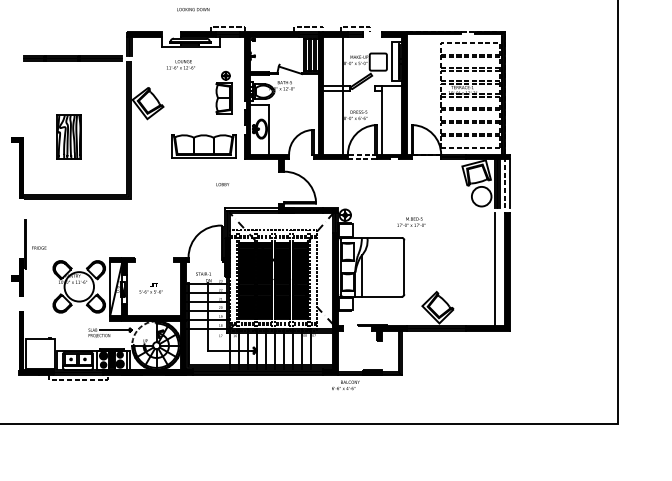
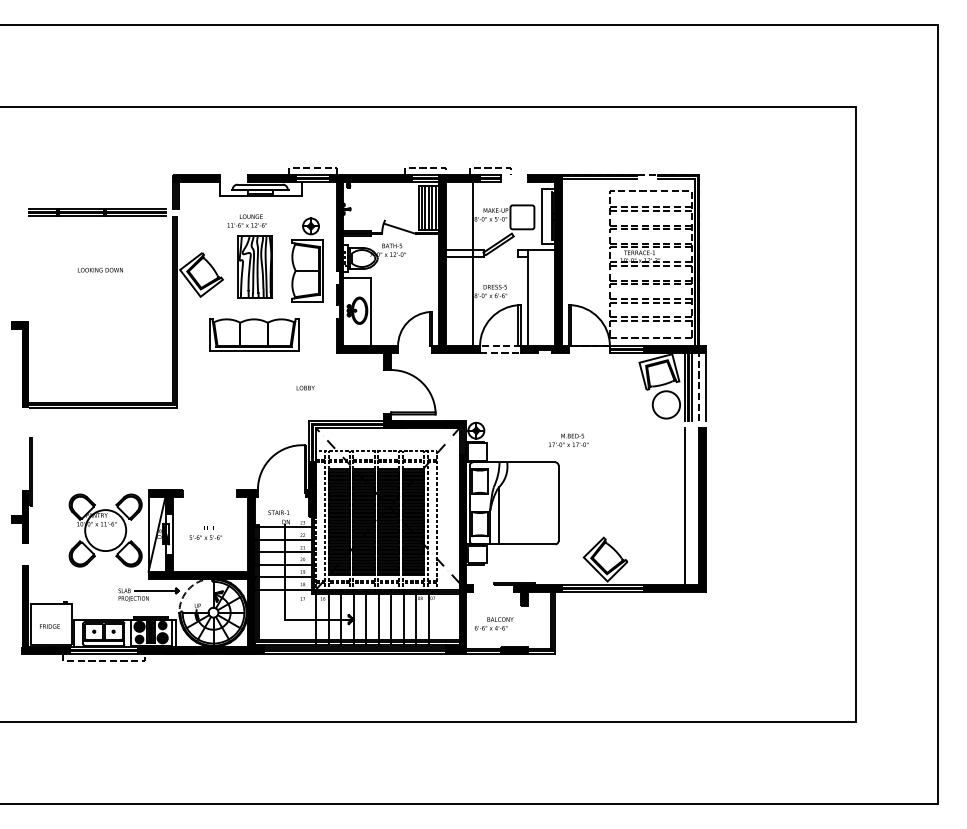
text: (193, 9) -> (100, 269), moved
part: (224, 92) -> (307, 259), size x1.43
part: (68, 136) -> (254, 266), moved
part: (204, 146) -> (254, 334), moved
text: (38, 248) -> (49, 626), moved
text: (345, 385) -> (493, 623), moved

